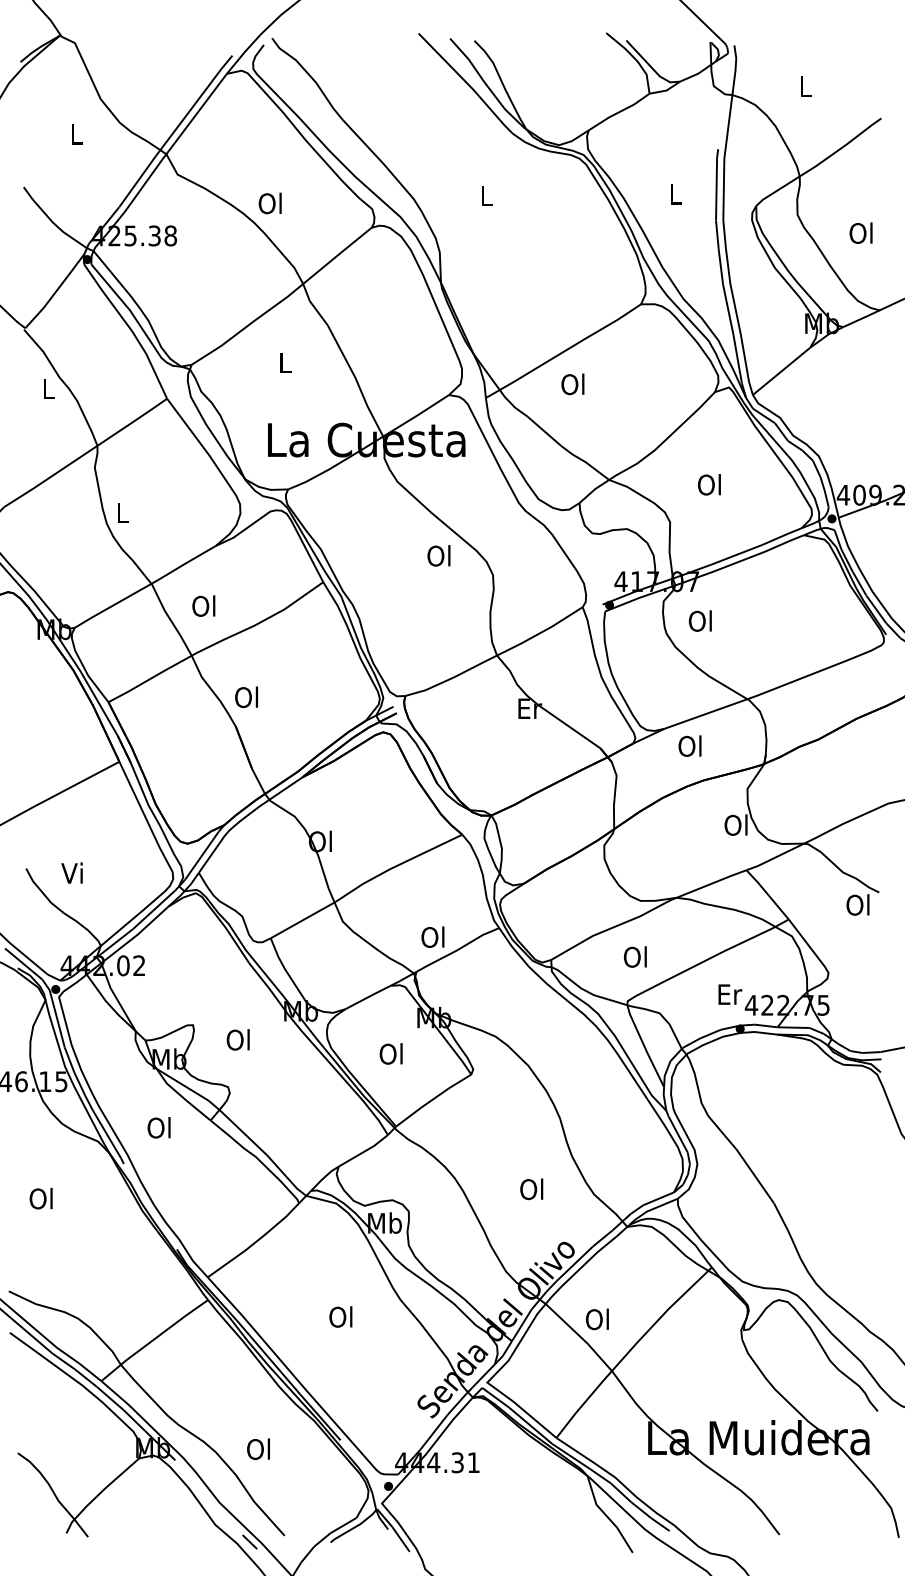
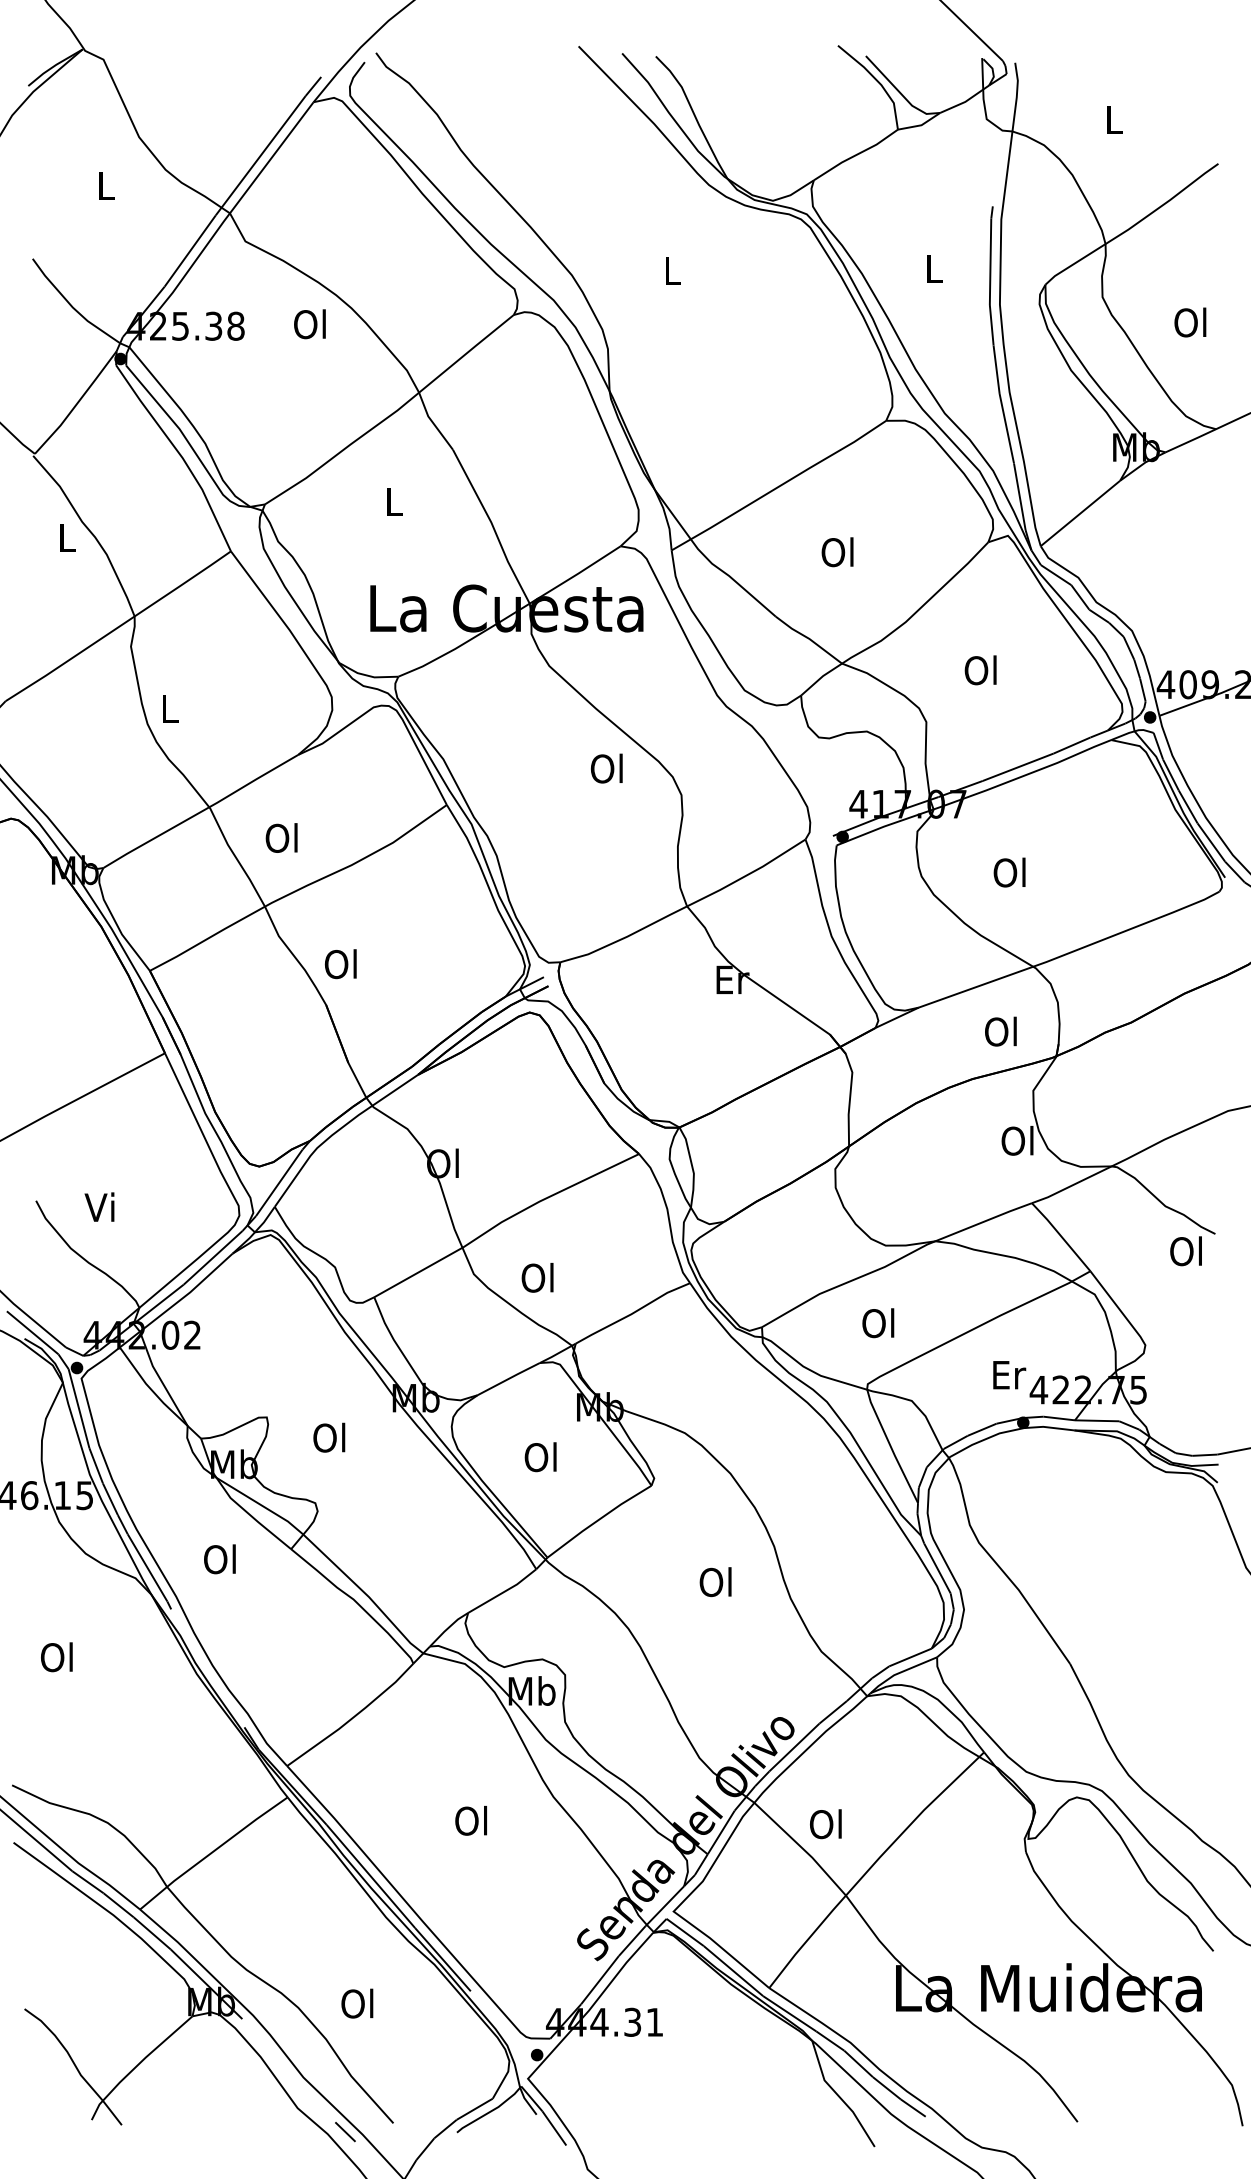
text: (269, 203) -> (308, 324), moved
text: (572, 384) -> (837, 552), moved
text: (699, 620) -> (1008, 871), moved
text: (689, 745) -> (1000, 1030), moved
text: (432, 936) -> (537, 1276), moved
text: (531, 1189) -> (715, 1582), moved

